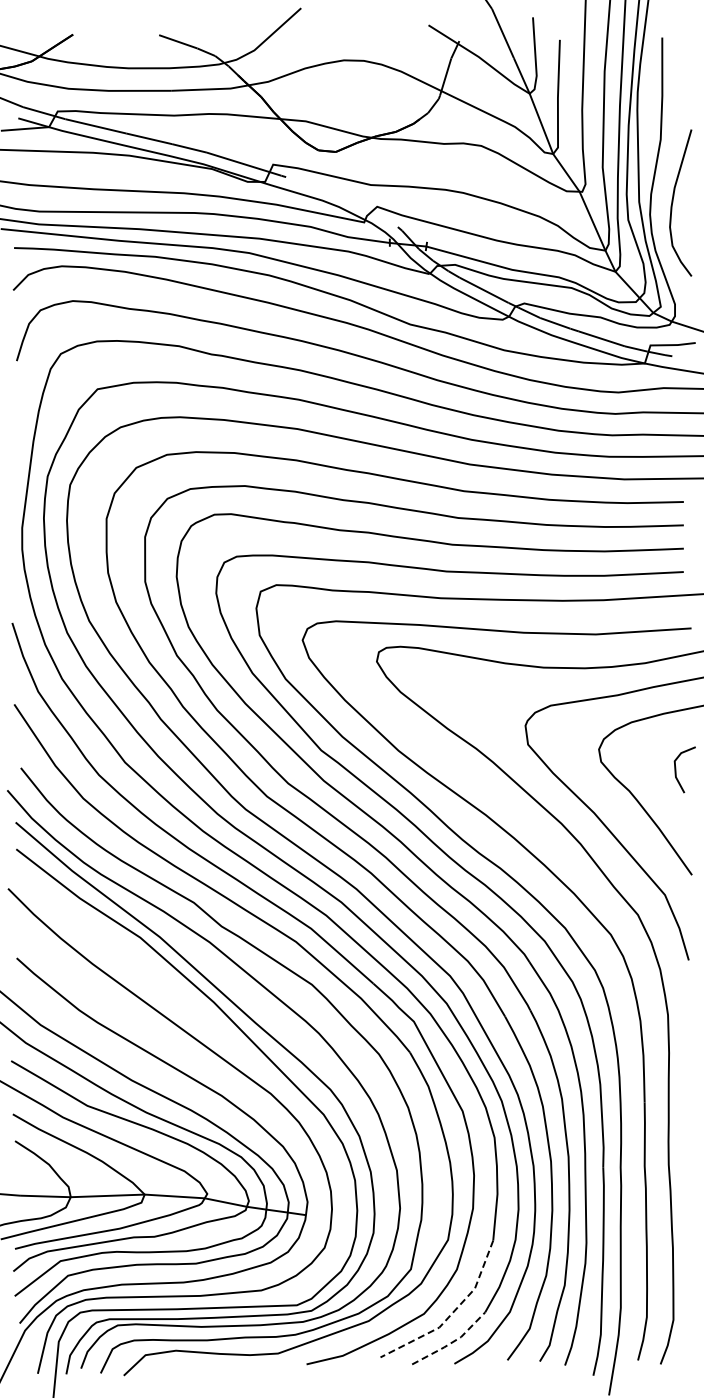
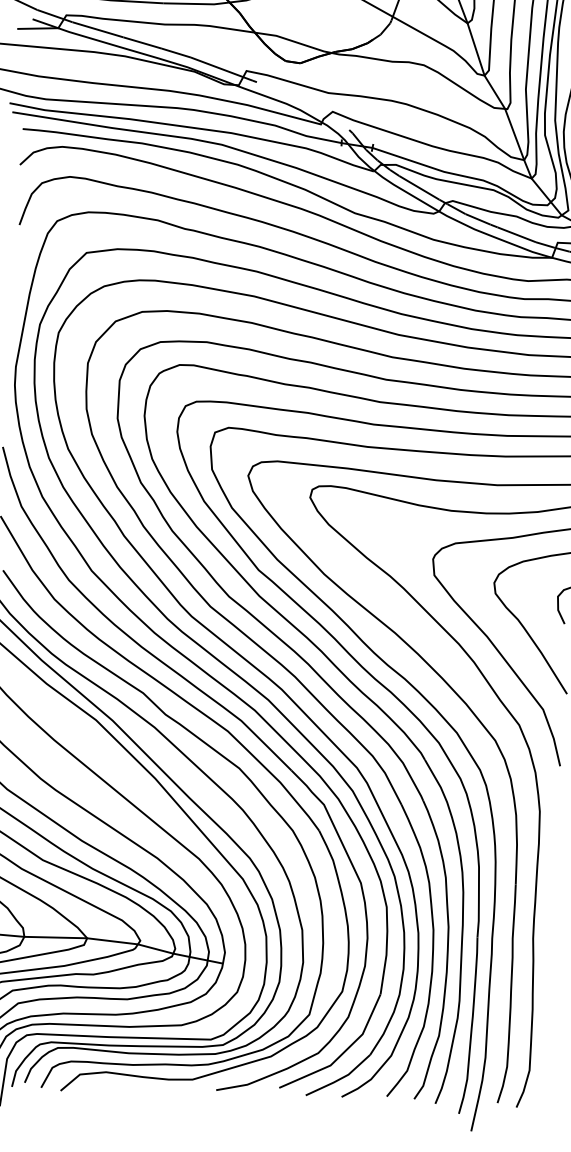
line: (452, 1313) -> (342, 1054), dashed -> solid
line: (451, 1342) -> (340, 1078), dashed -> solid

